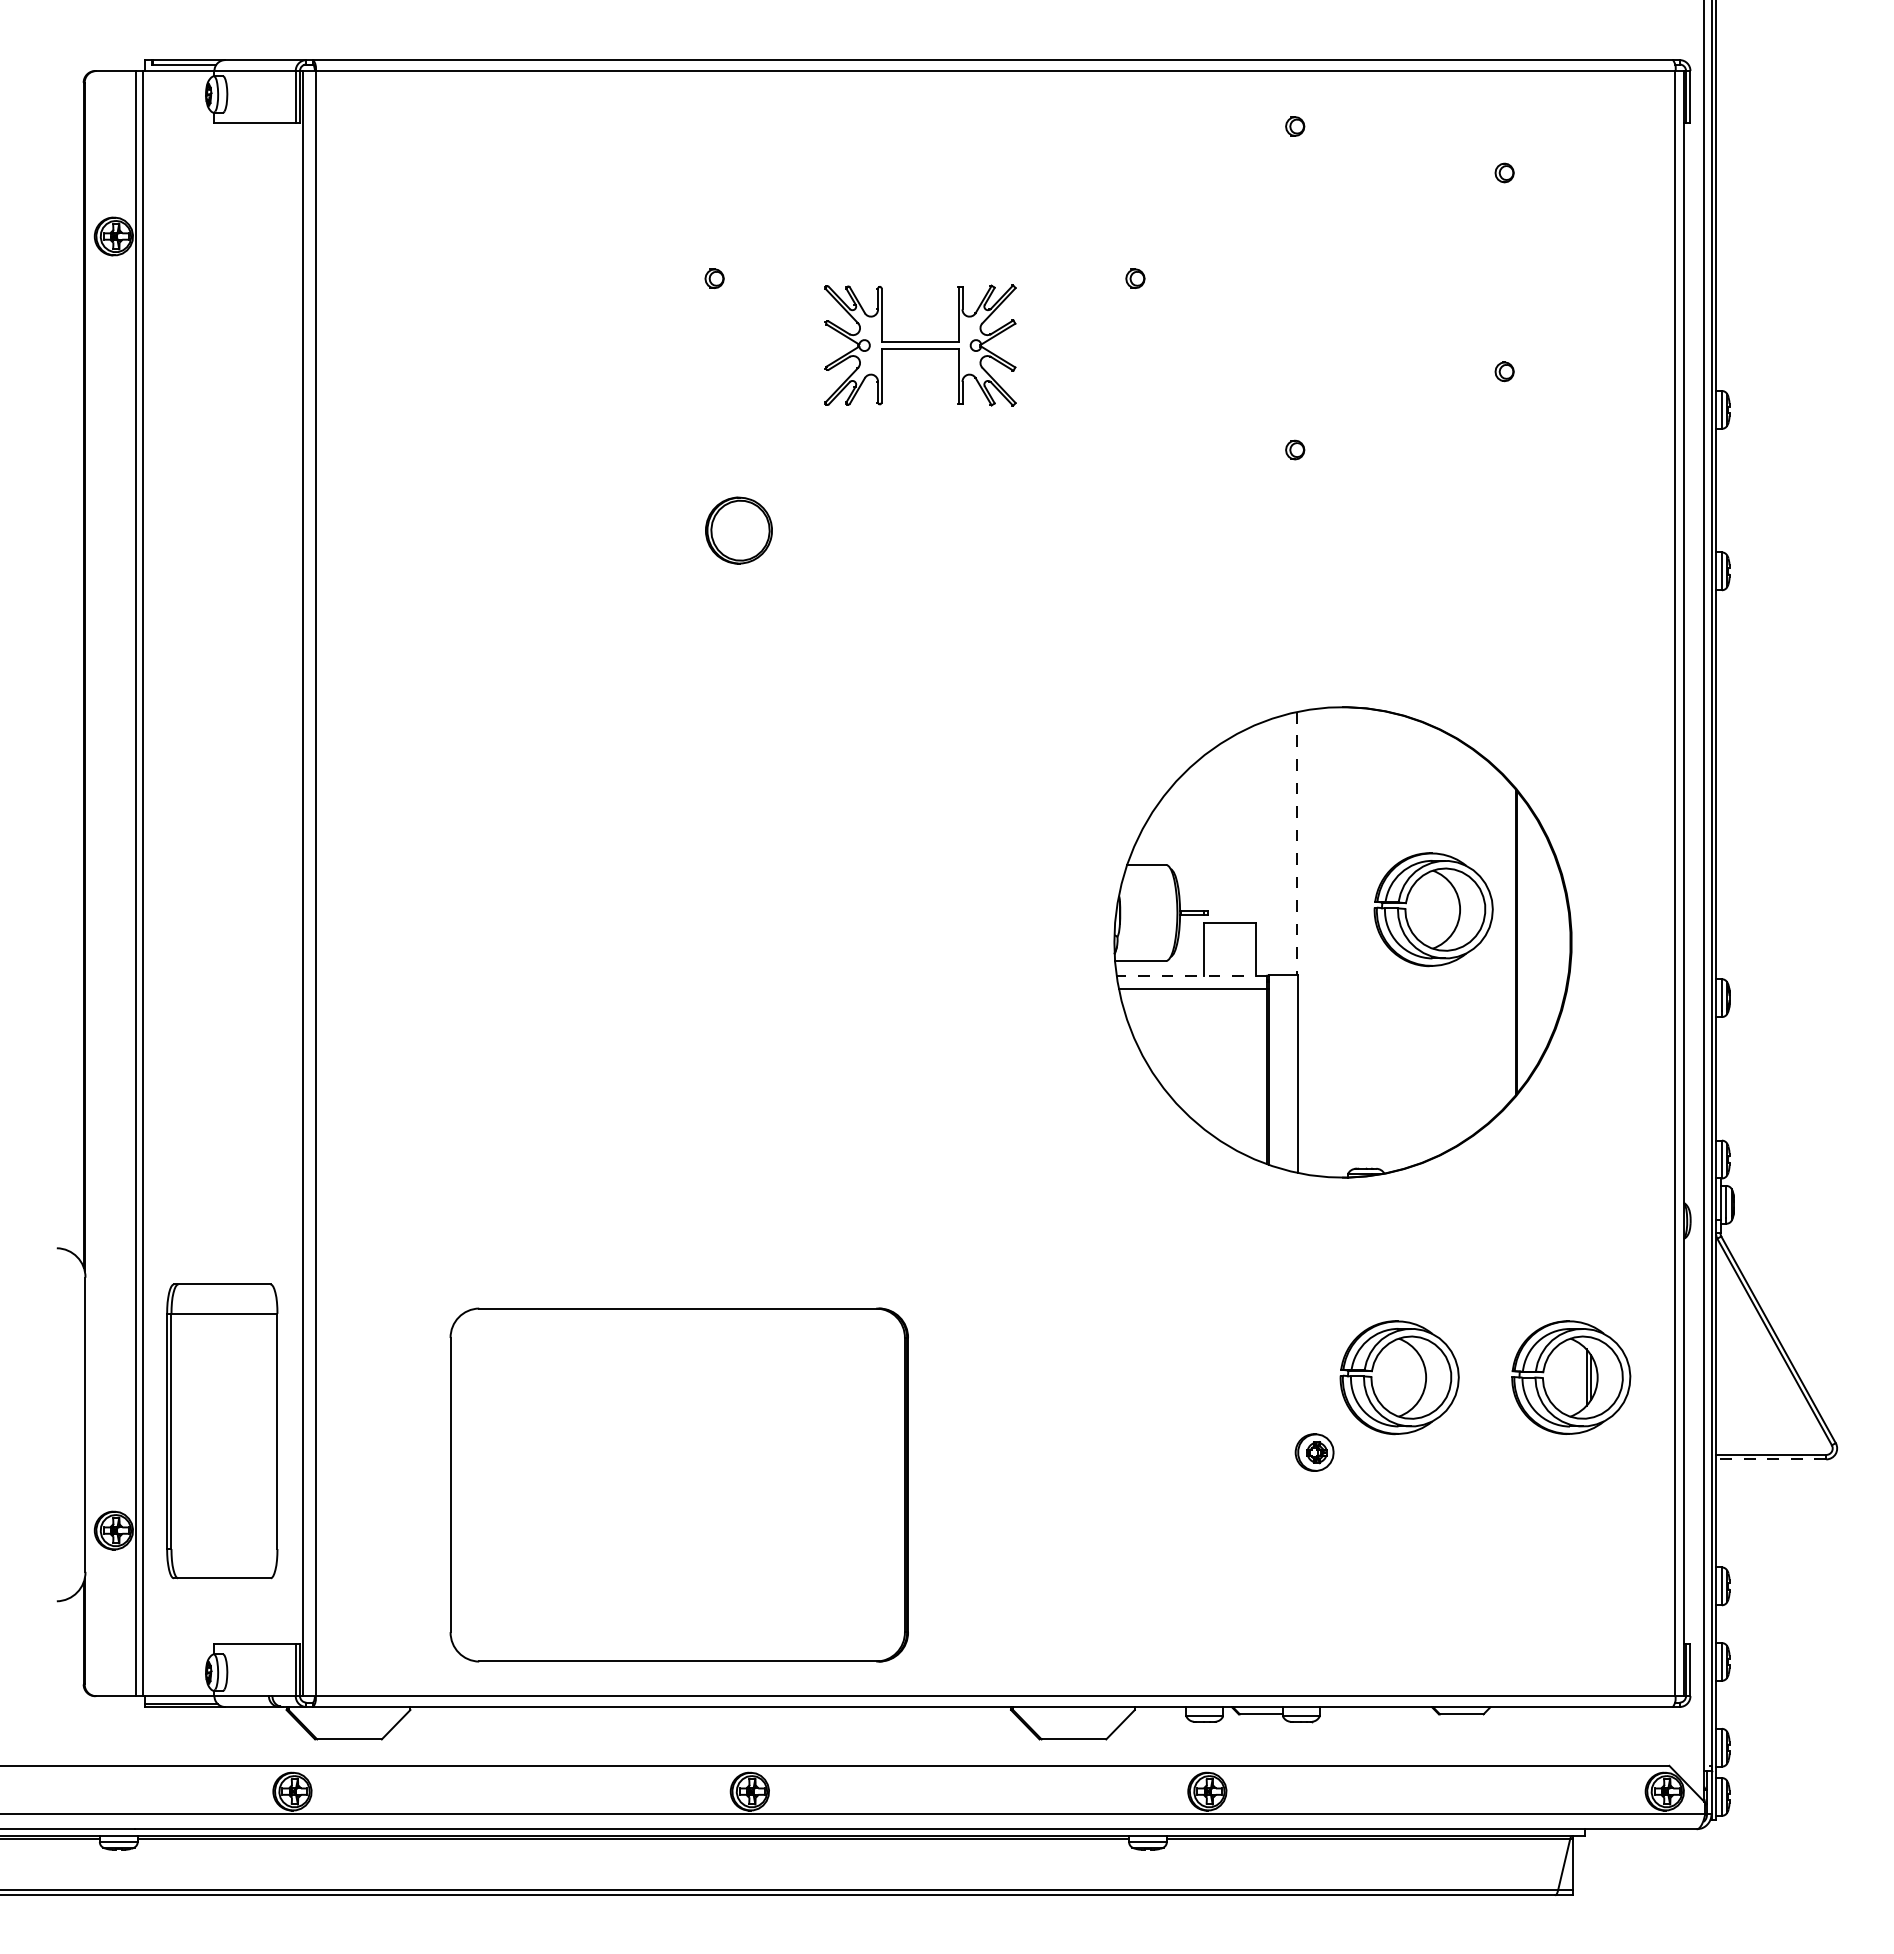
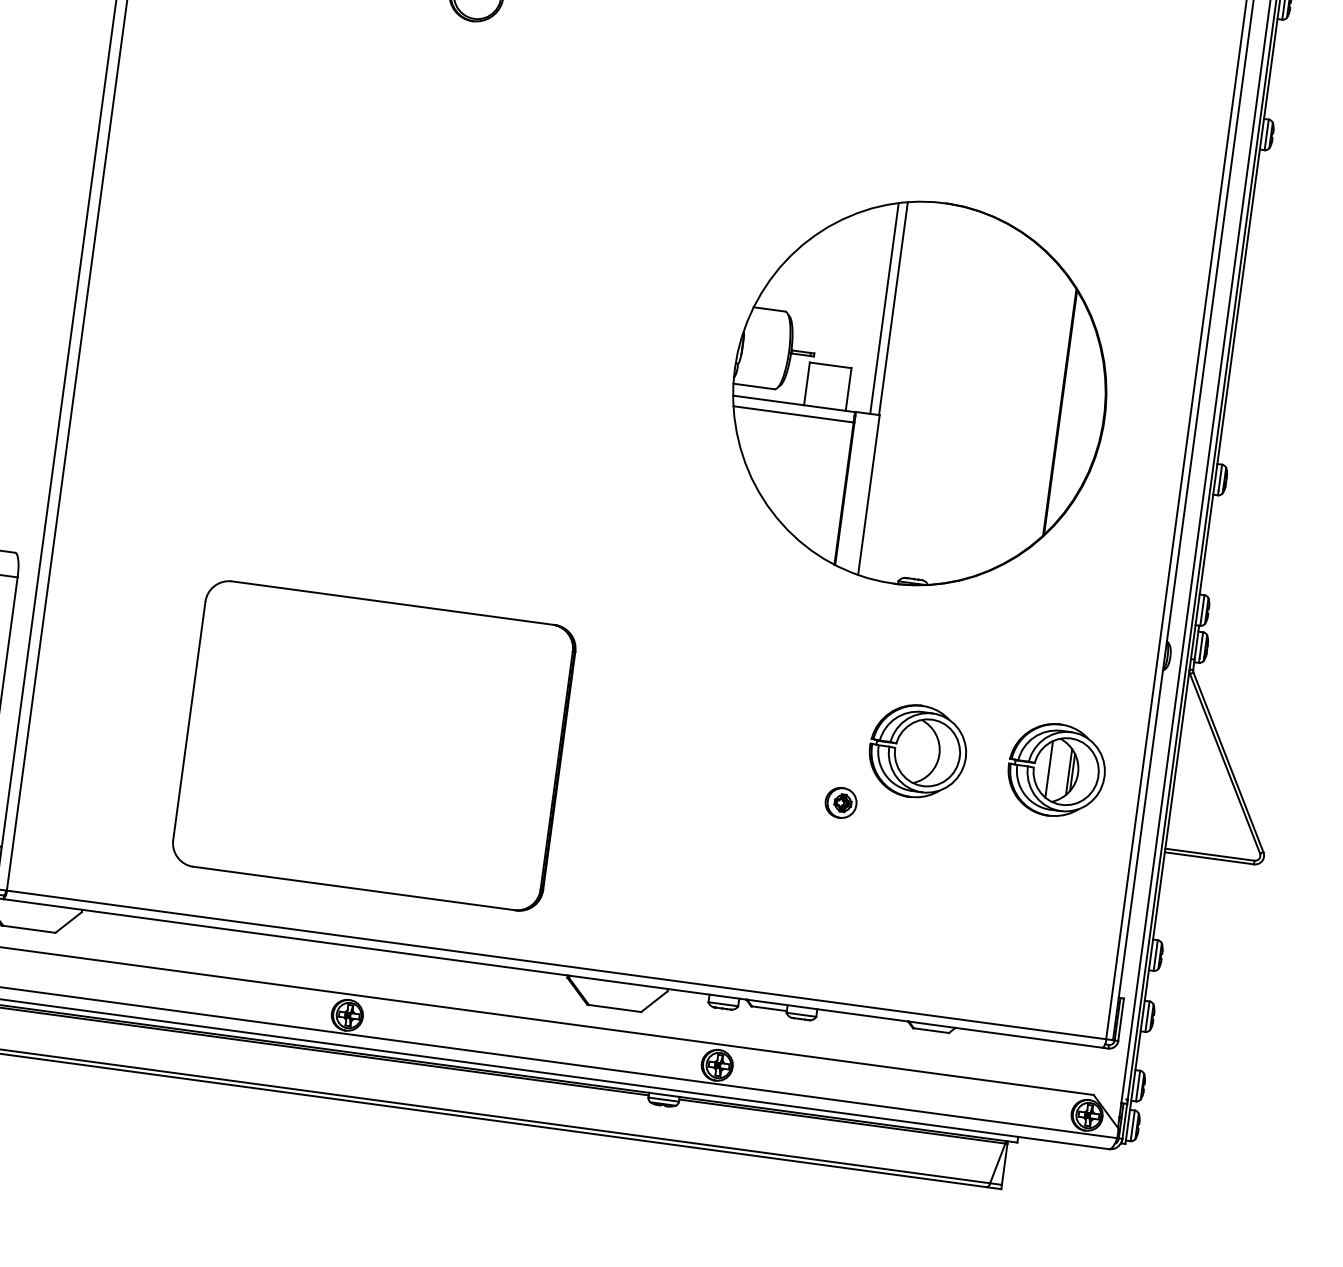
line: (1297, 843) -> (893, 308), dashed -> solid
line: (1286, 844) -> (884, 308), added
part: (1433, 909) -> (996, 376), removed
line: (1191, 975) -> (793, 403), dashed -> solid
line: (1561, 1377) -> (1048, 769), added
line: (1770, 1459) -> (1208, 858), dashed -> solid
part: (678, 1484) -> (373, 745), moved

